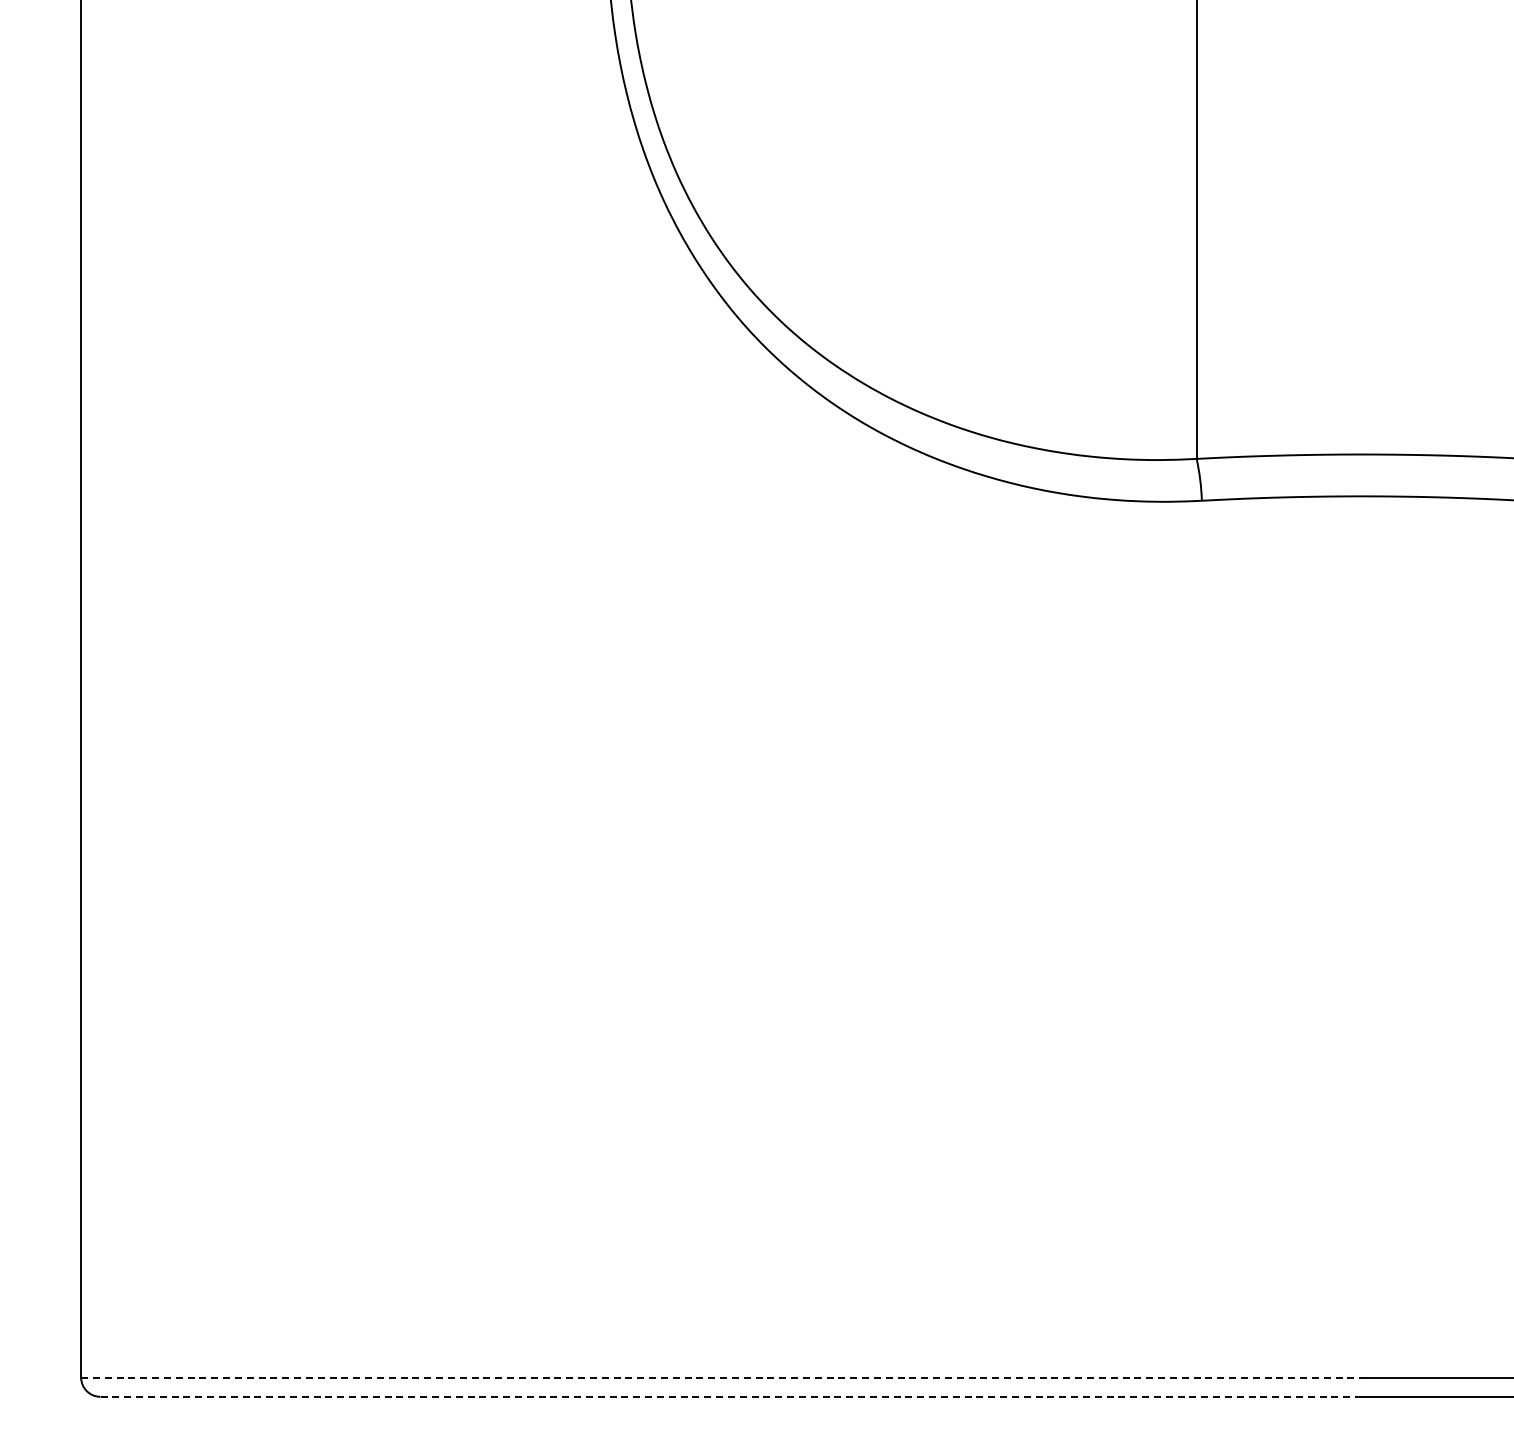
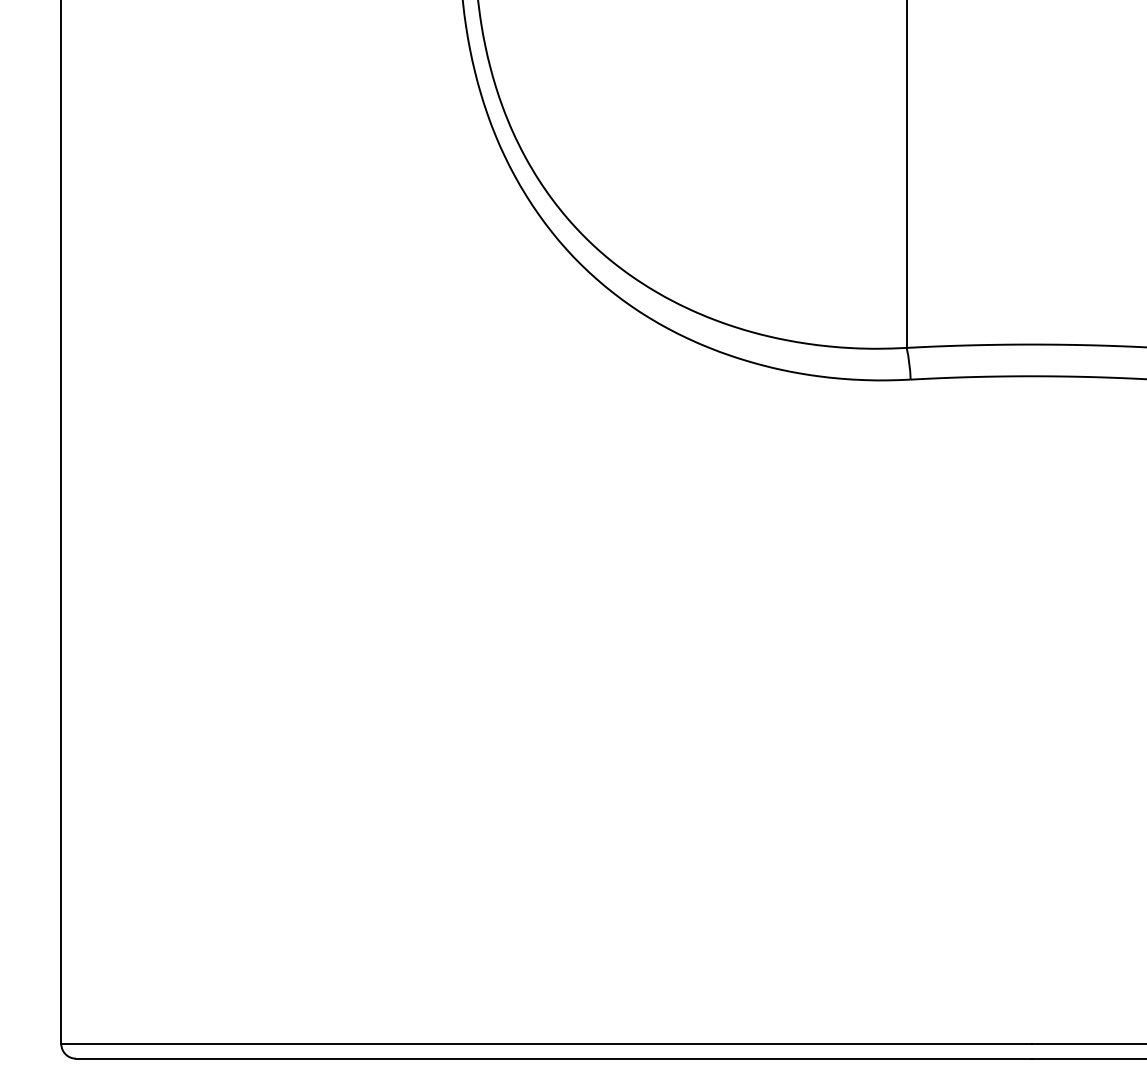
line: (722, 1377) -> (547, 1044), dashed -> solid
line: (731, 1396) -> (554, 1058), dashed -> solid

